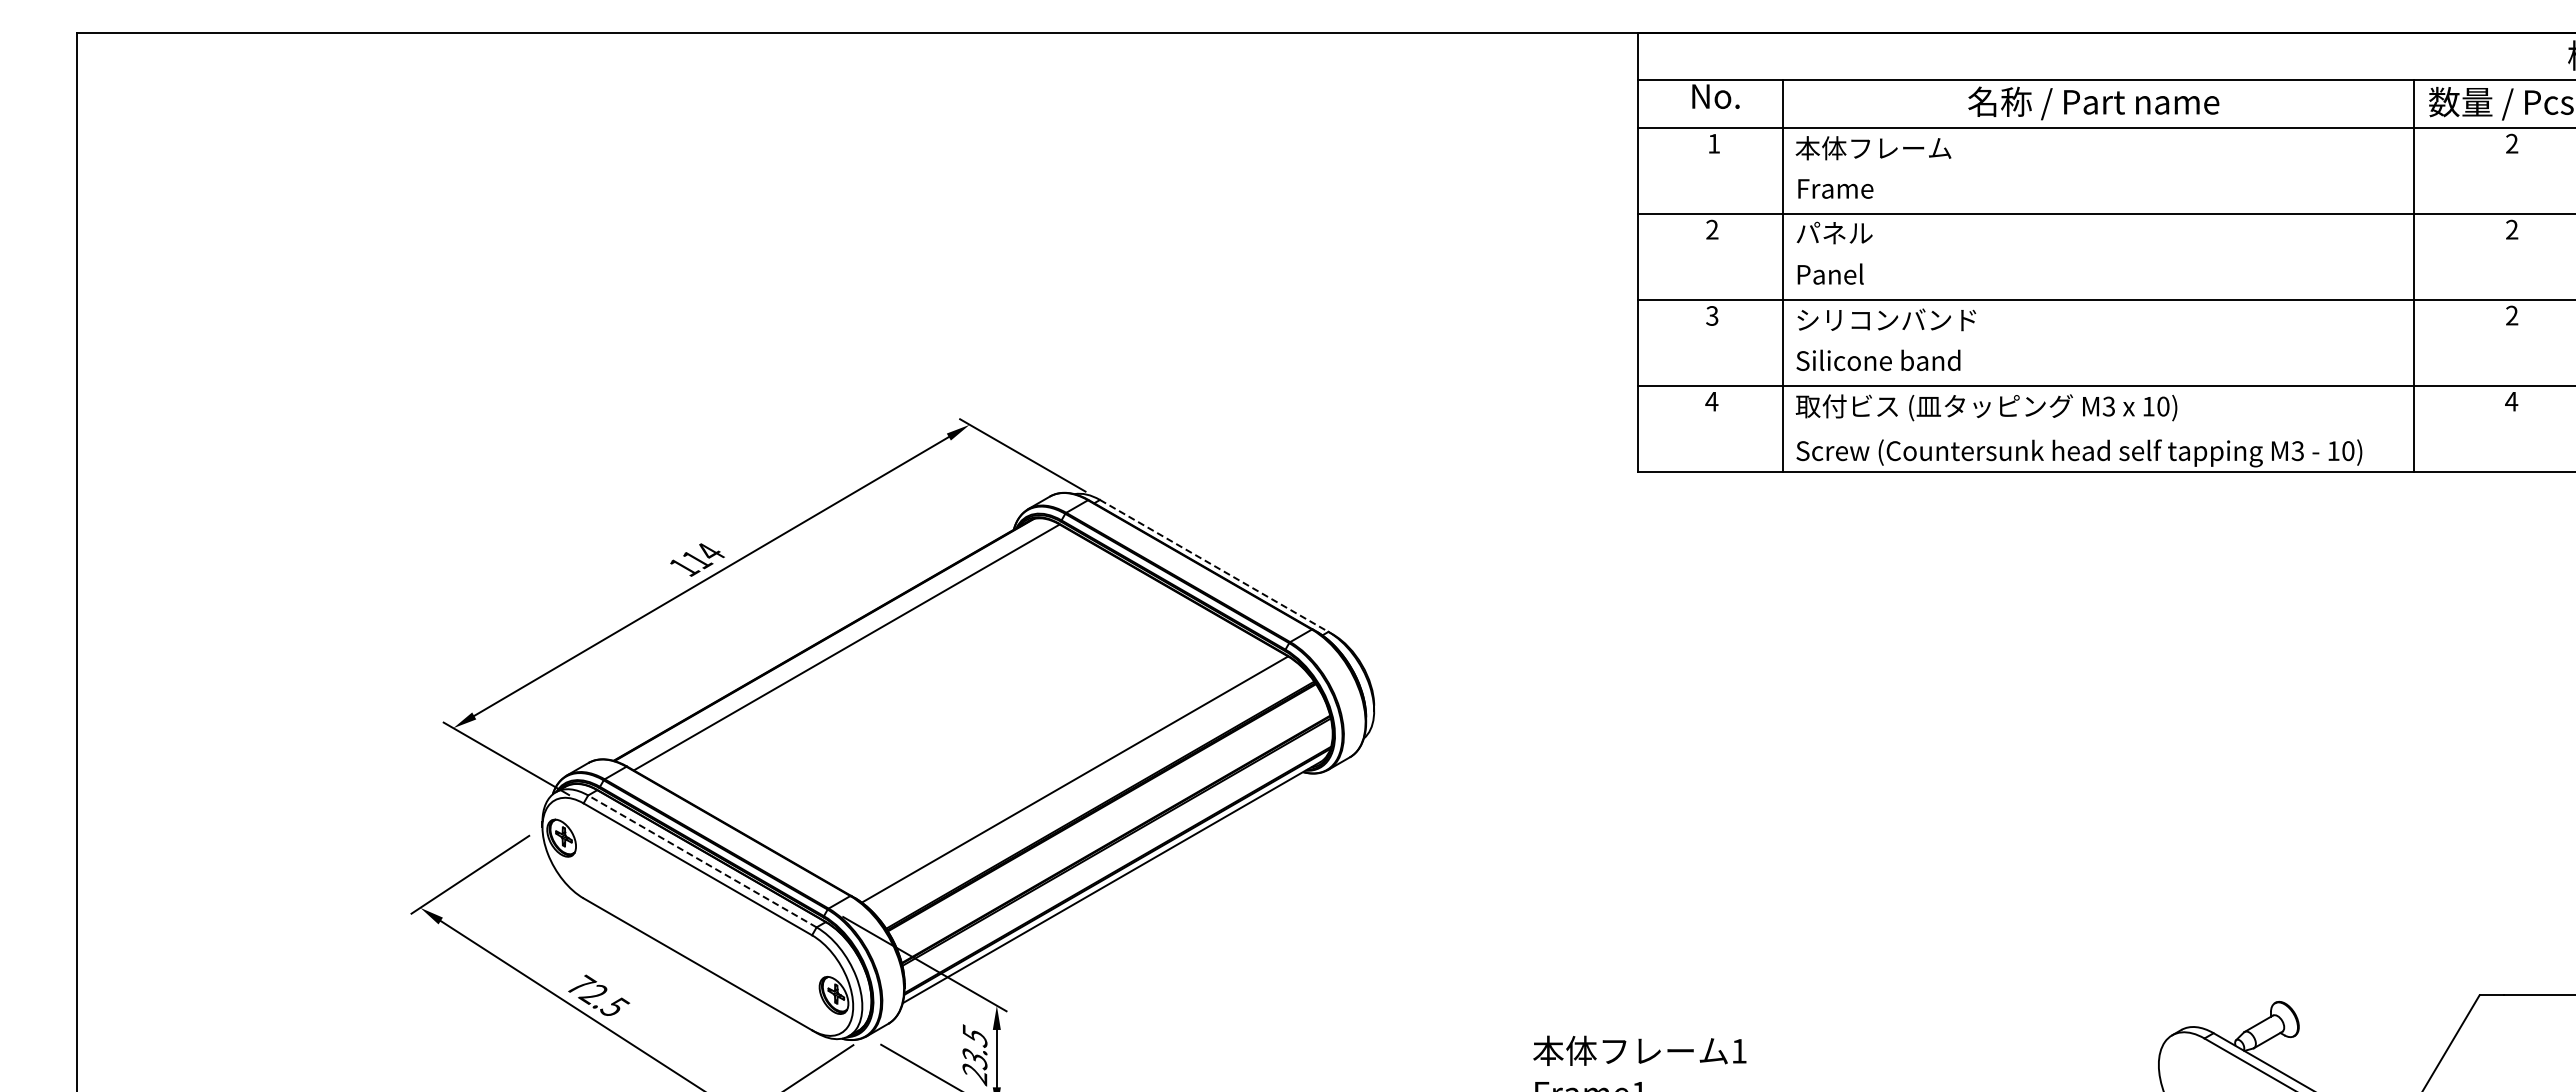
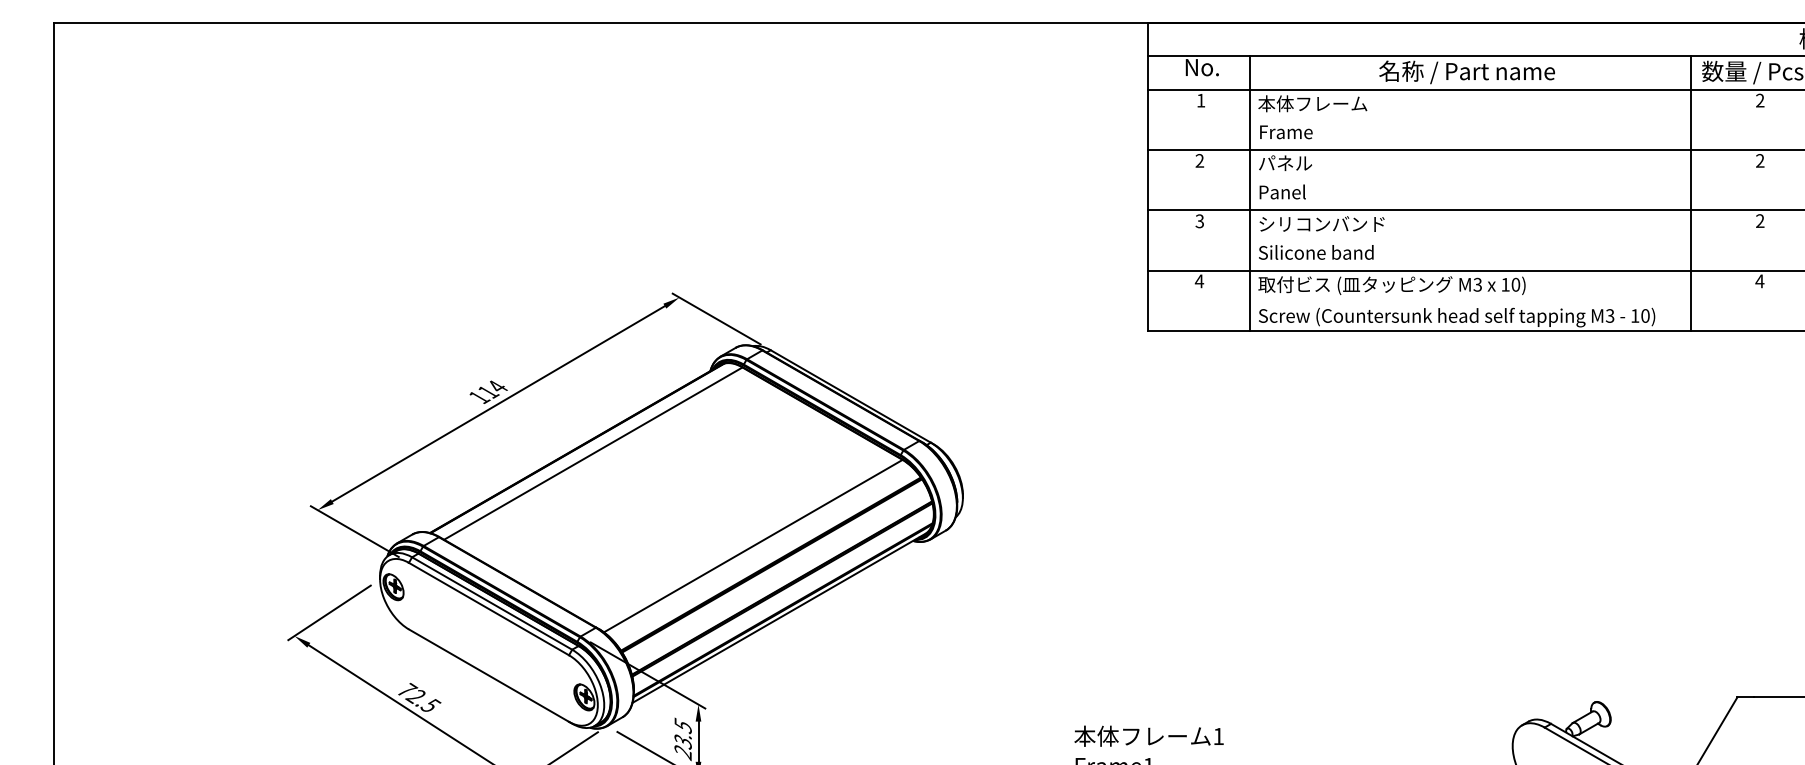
line: (1214, 565) -> (850, 396), dashed -> solid
line: (702, 861) -> (492, 603), dashed -> solid

